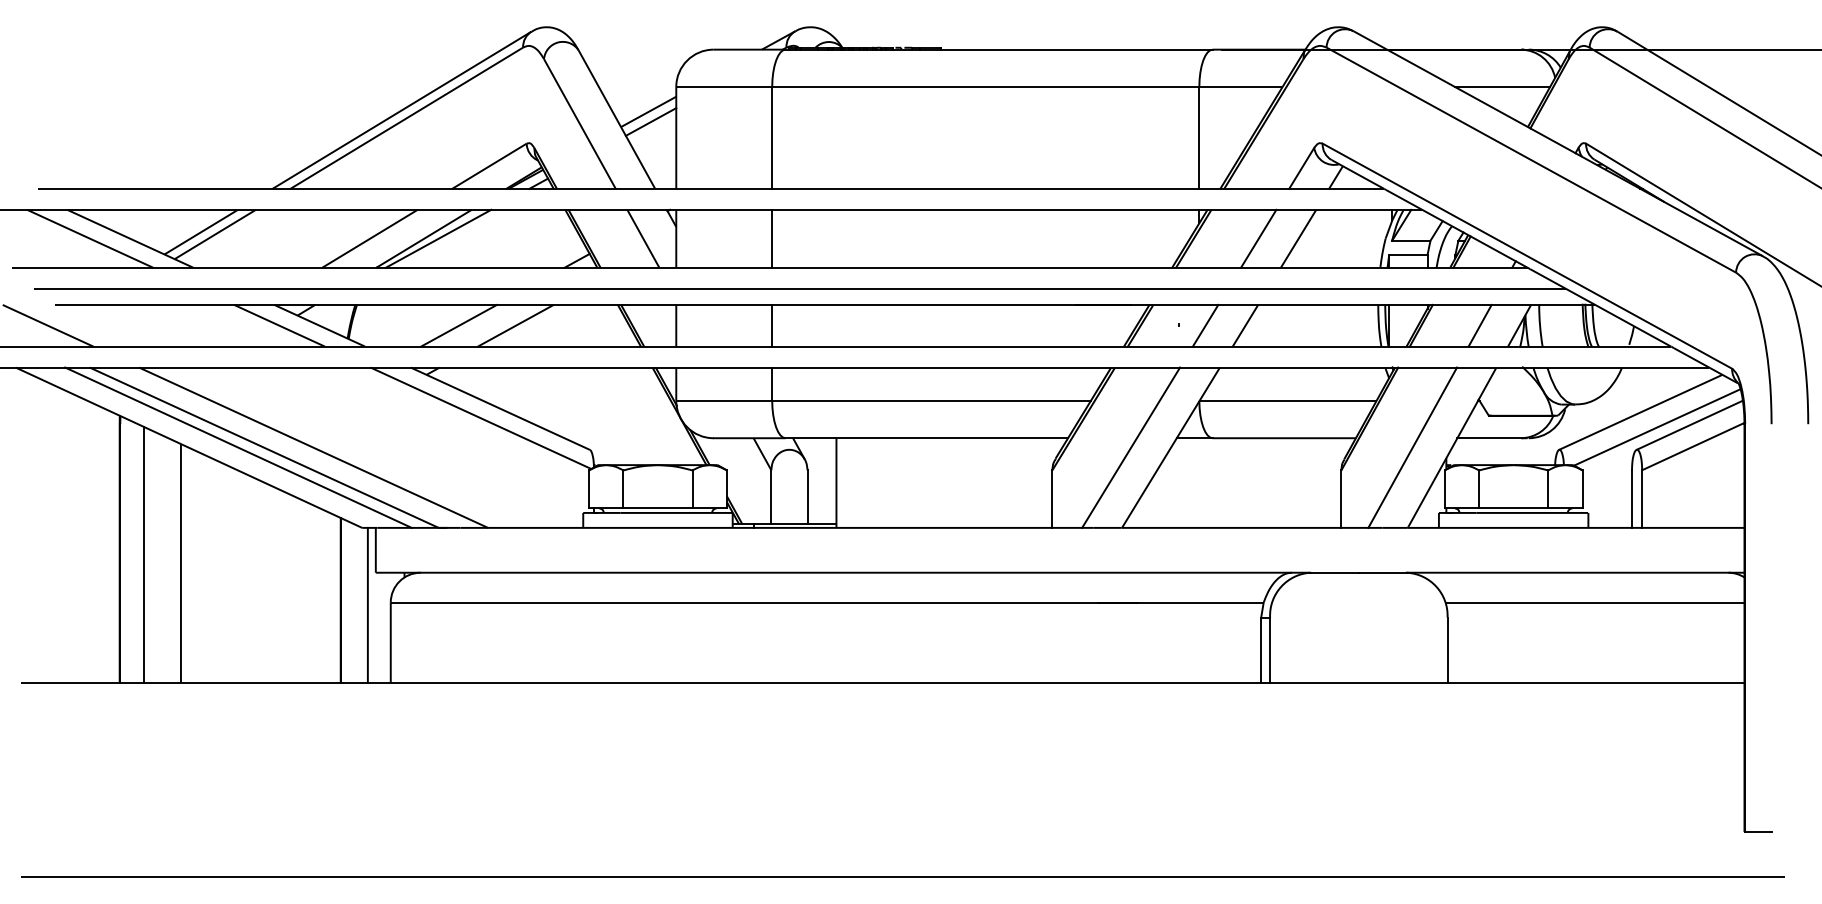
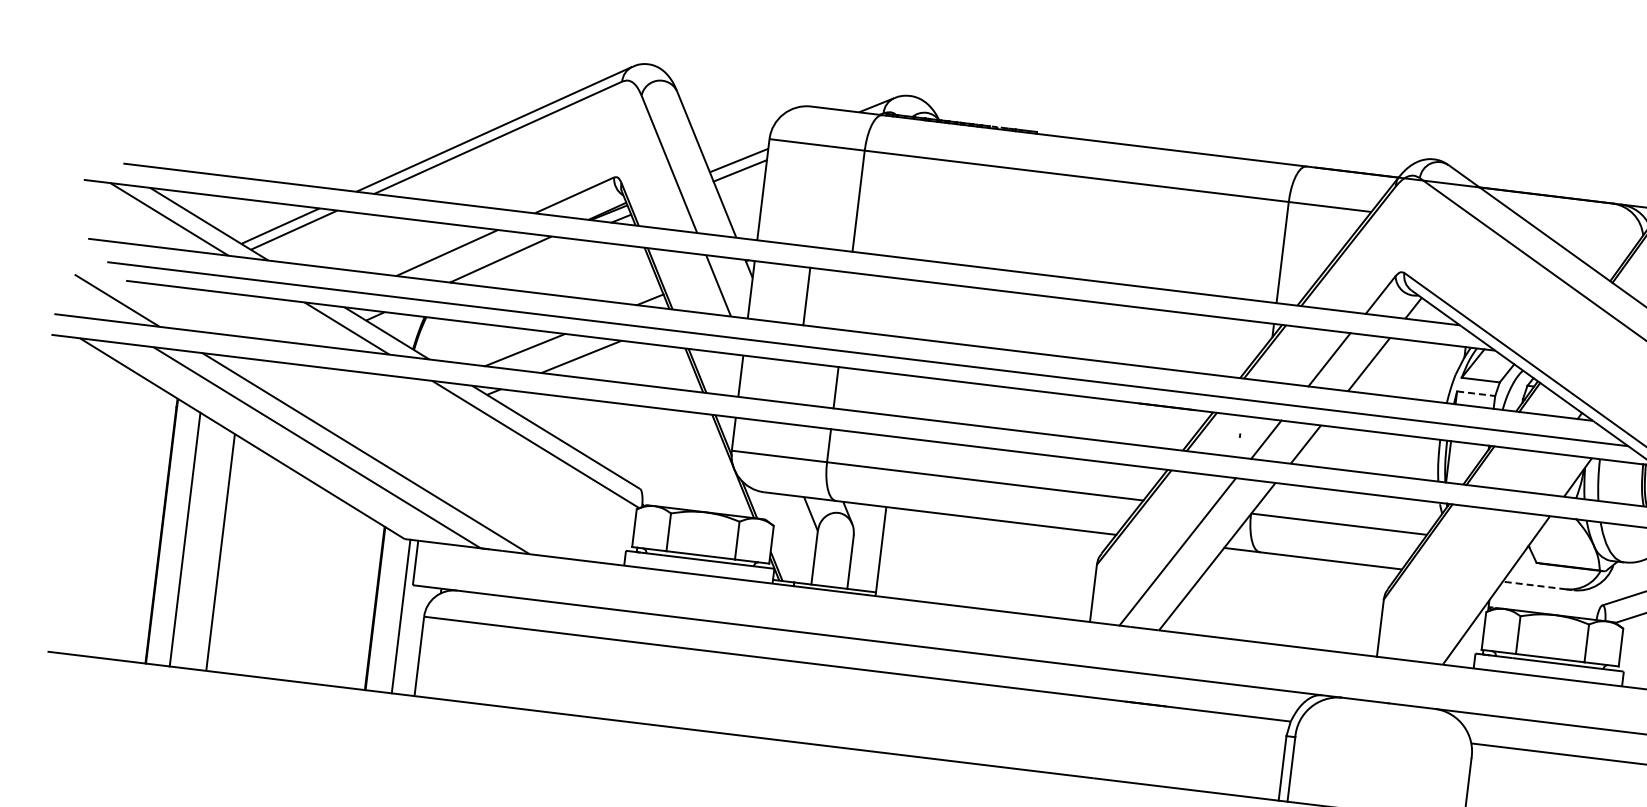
line: (1502, 87) -> (1589, 238), removed
line: (438, 238) -> (515, 260), removed
line: (772, 238) -> (807, 296), moved
line: (1408, 254) -> (1476, 393), solid -> dashed
line: (1479, 325) -> (1538, 472), removed
line: (1489, 438) -> (1534, 585), solid -> dashed
line: (238, 447) -> (291, 444), removed
line: (1412, 447) -> (1457, 585), removed

